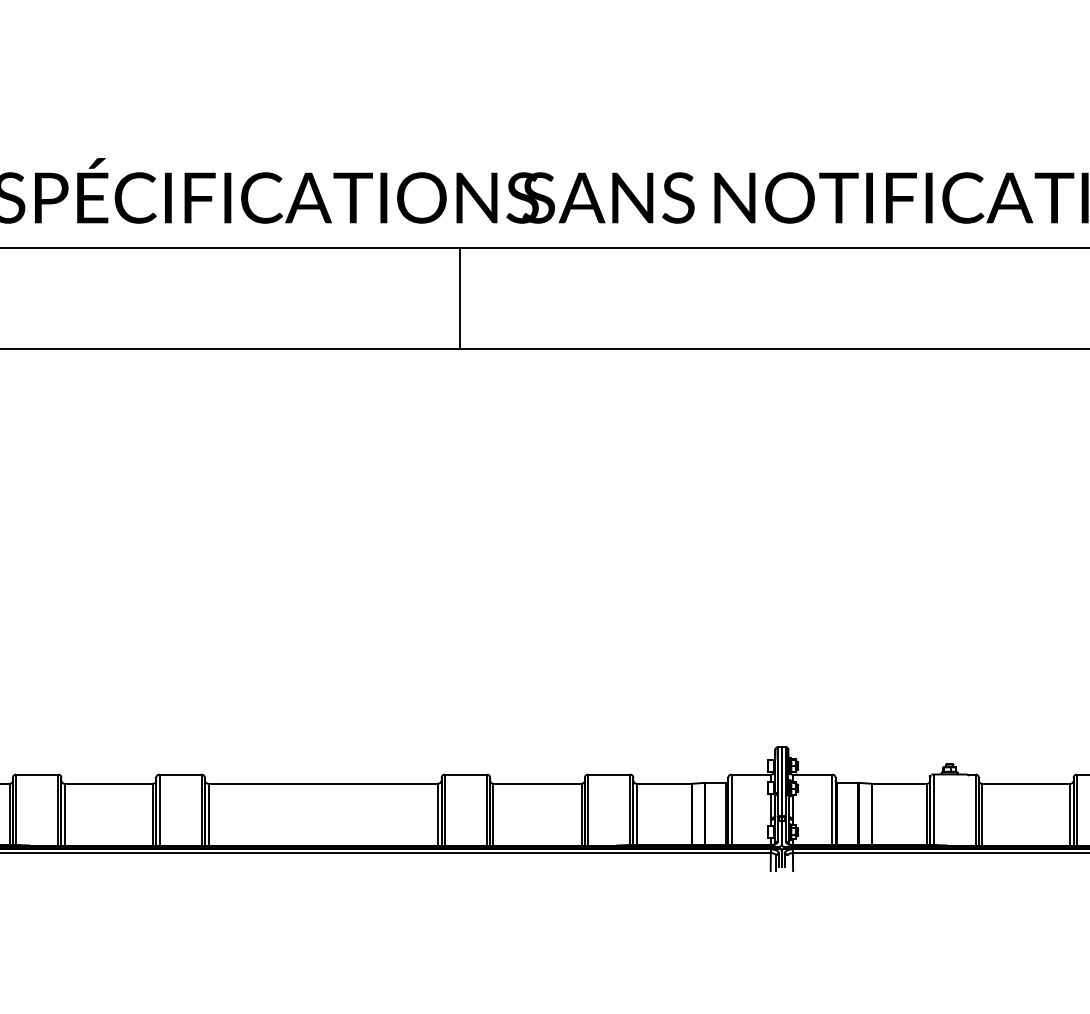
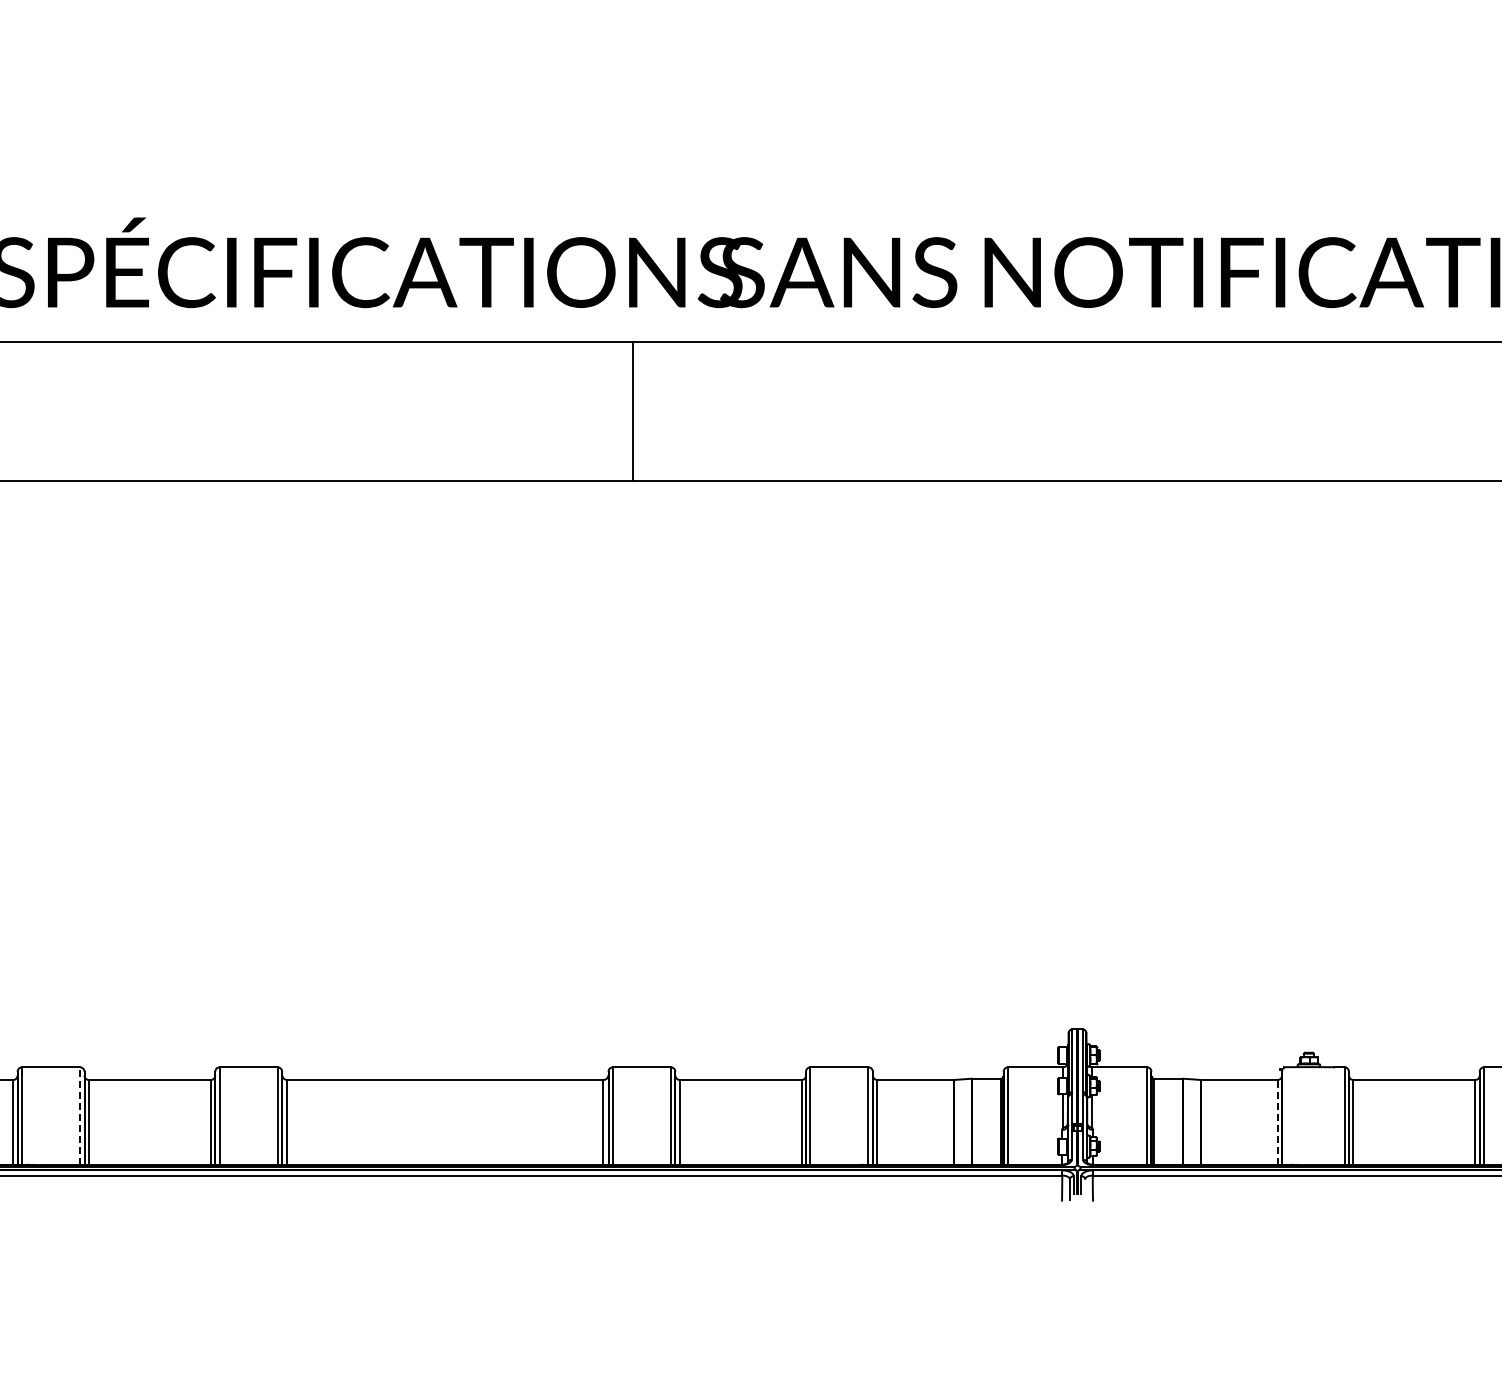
line: (933, 809) -> (1286, 1115), removed
line: (58, 810) -> (80, 1116), solid -> dashed
line: (926, 813) -> (1277, 1121), solid -> dashed

